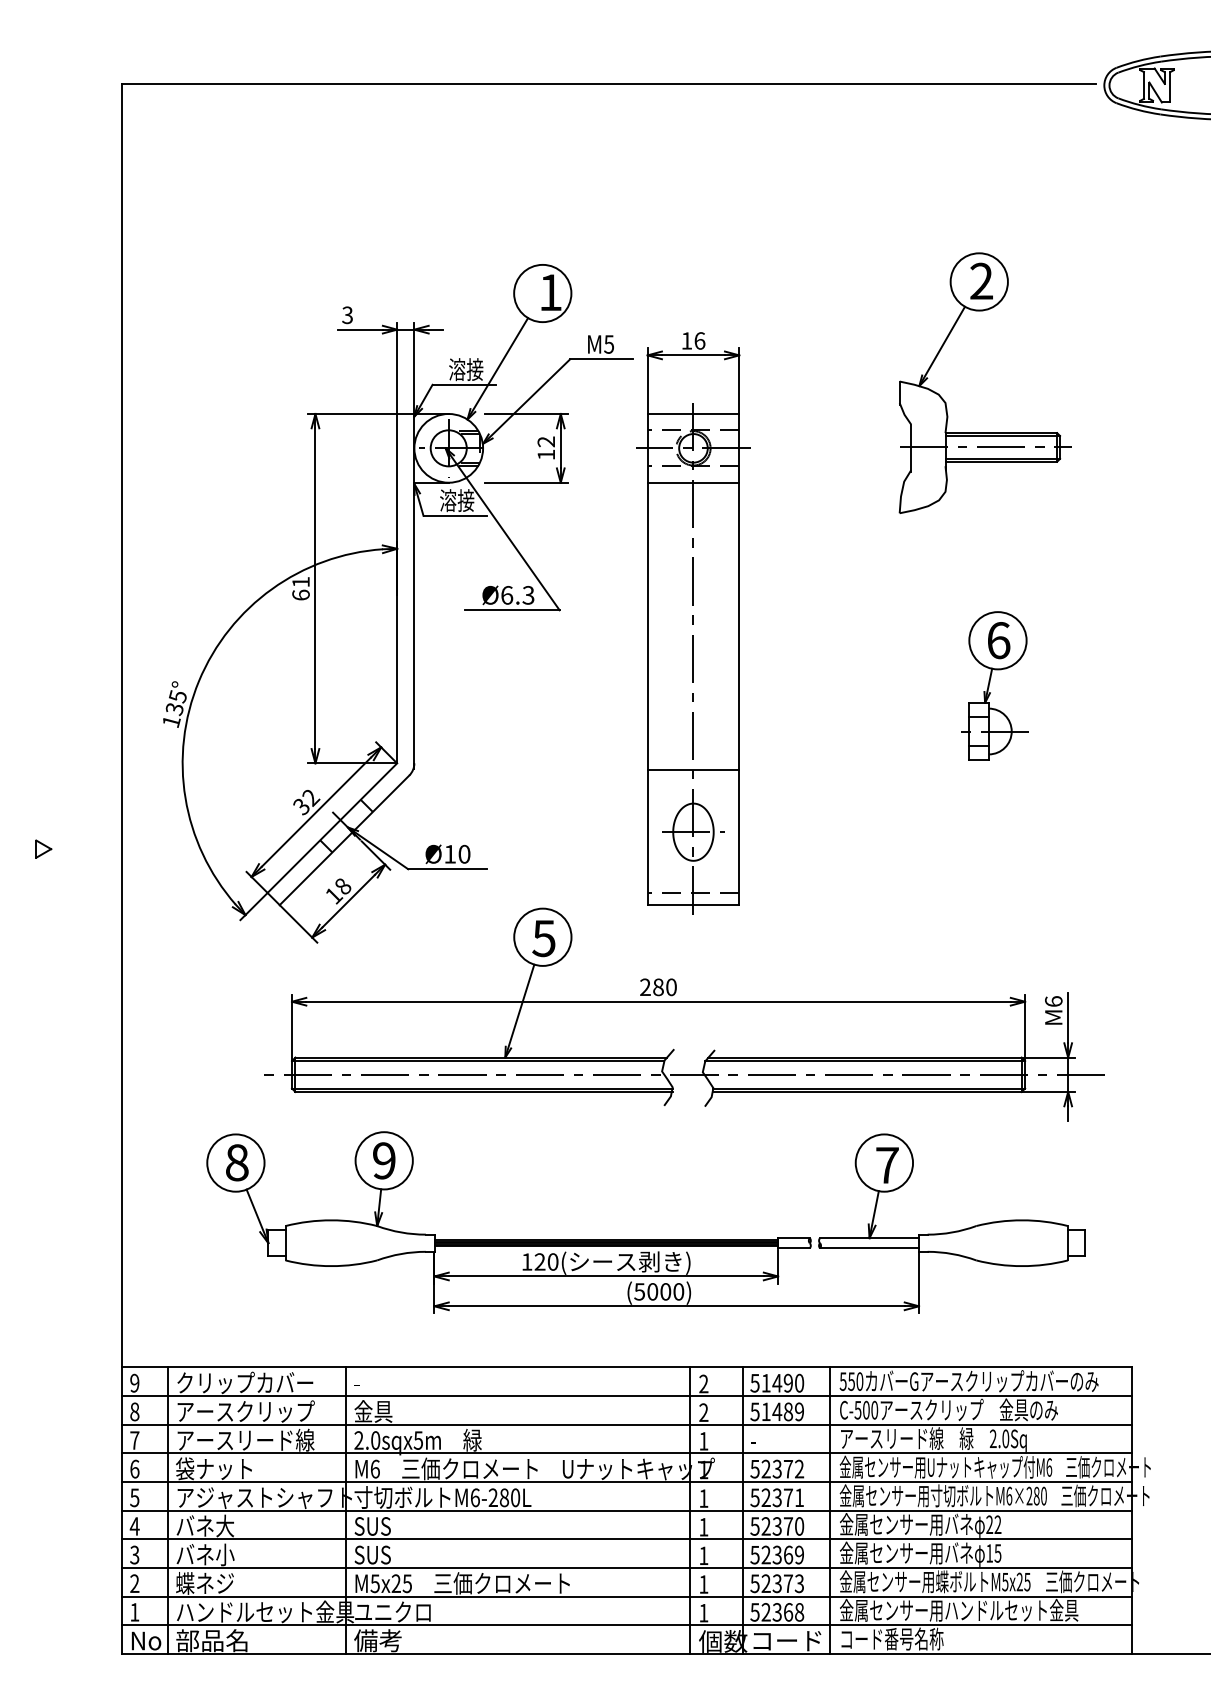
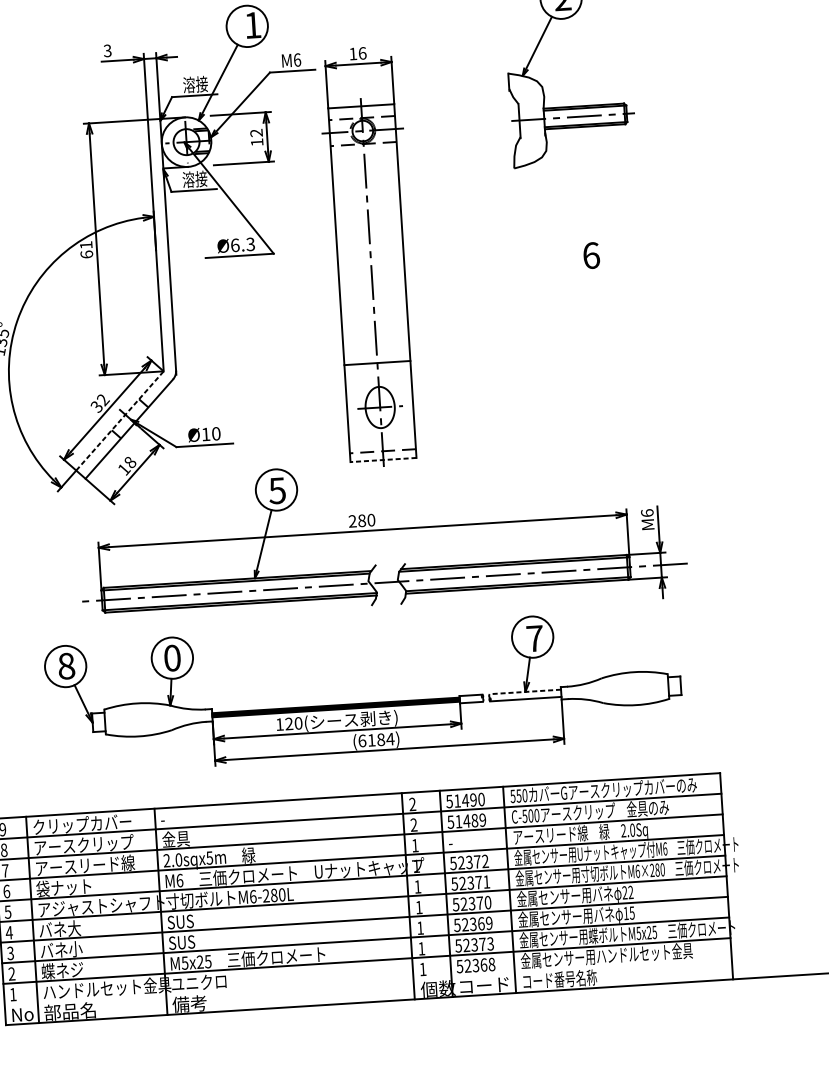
text: (609, 344) -> (297, 60), M5 -> M6
line: (693, 482) -> (364, 155), removed
part: (994, 685) -> (590, 288), removed
line: (332, 828) -> (120, 421), solid -> dashed
line: (693, 905) -> (383, 460), solid -> dashed
text: (384, 1160) -> (172, 657), 9 -> 0
line: (869, 1238) -> (525, 692), solid -> dashed
text: (659, 1291) -> (376, 739), (5000) -> (6184)
line: (626, 1625) -> (367, 981), removed

